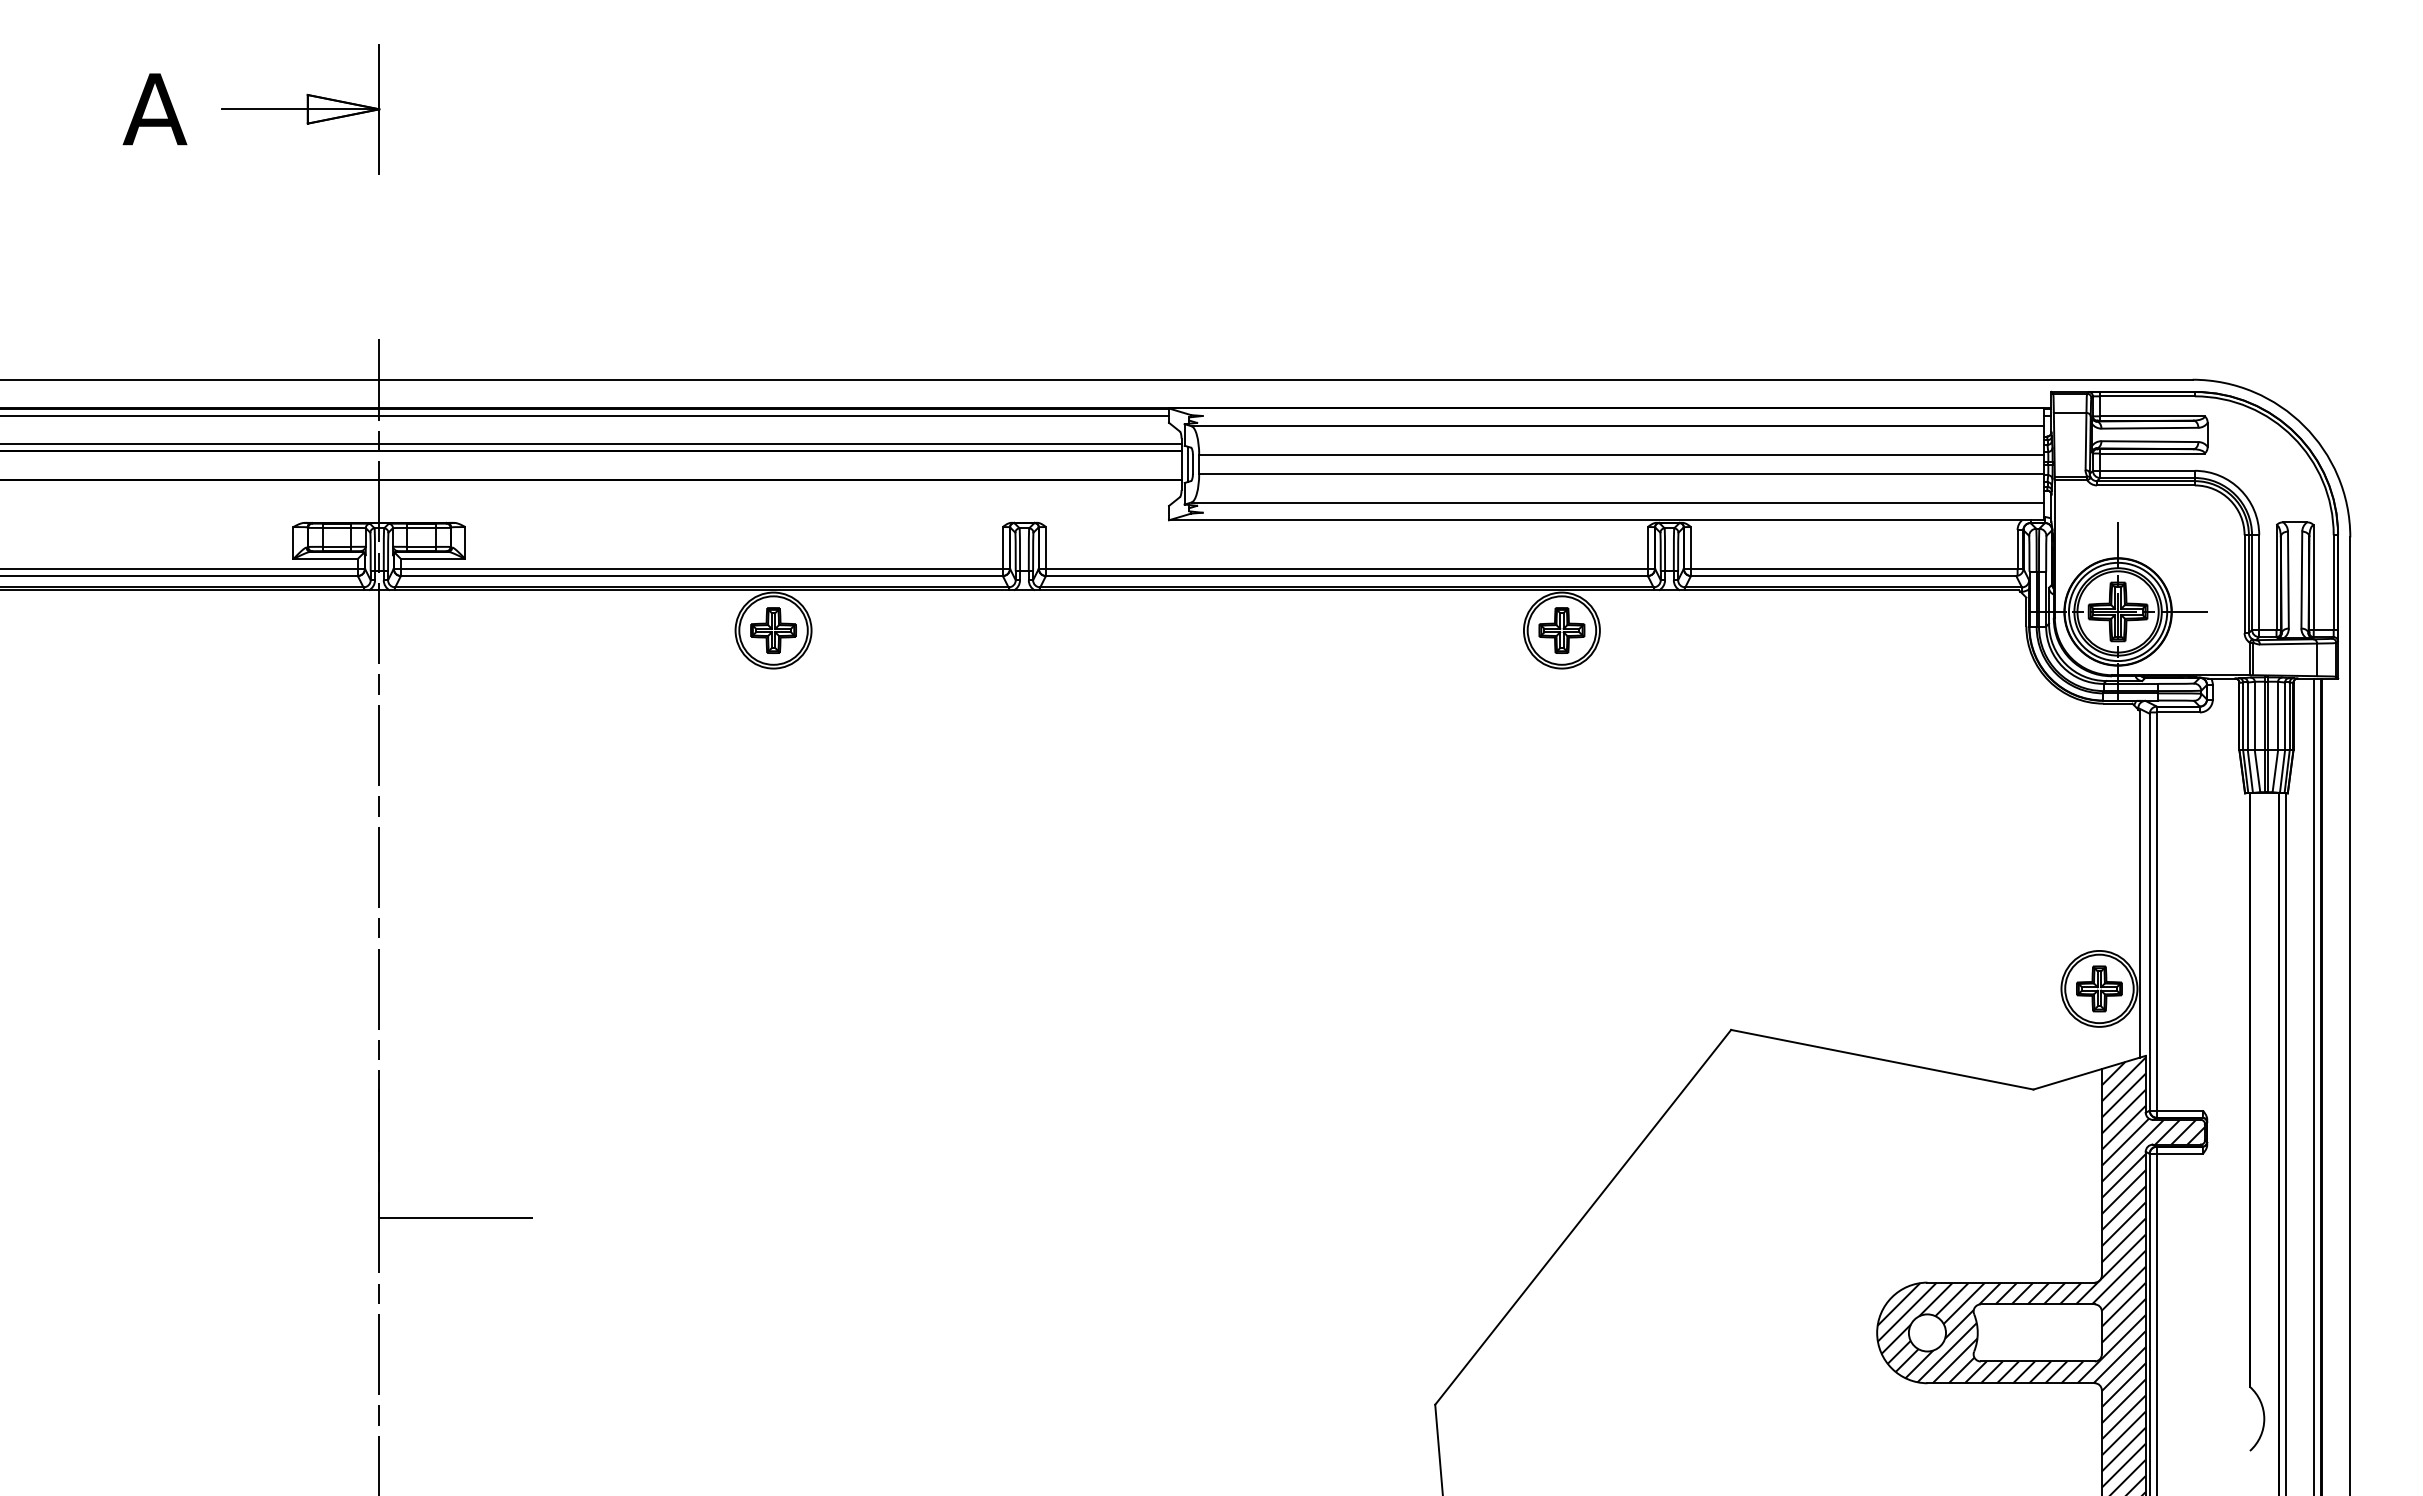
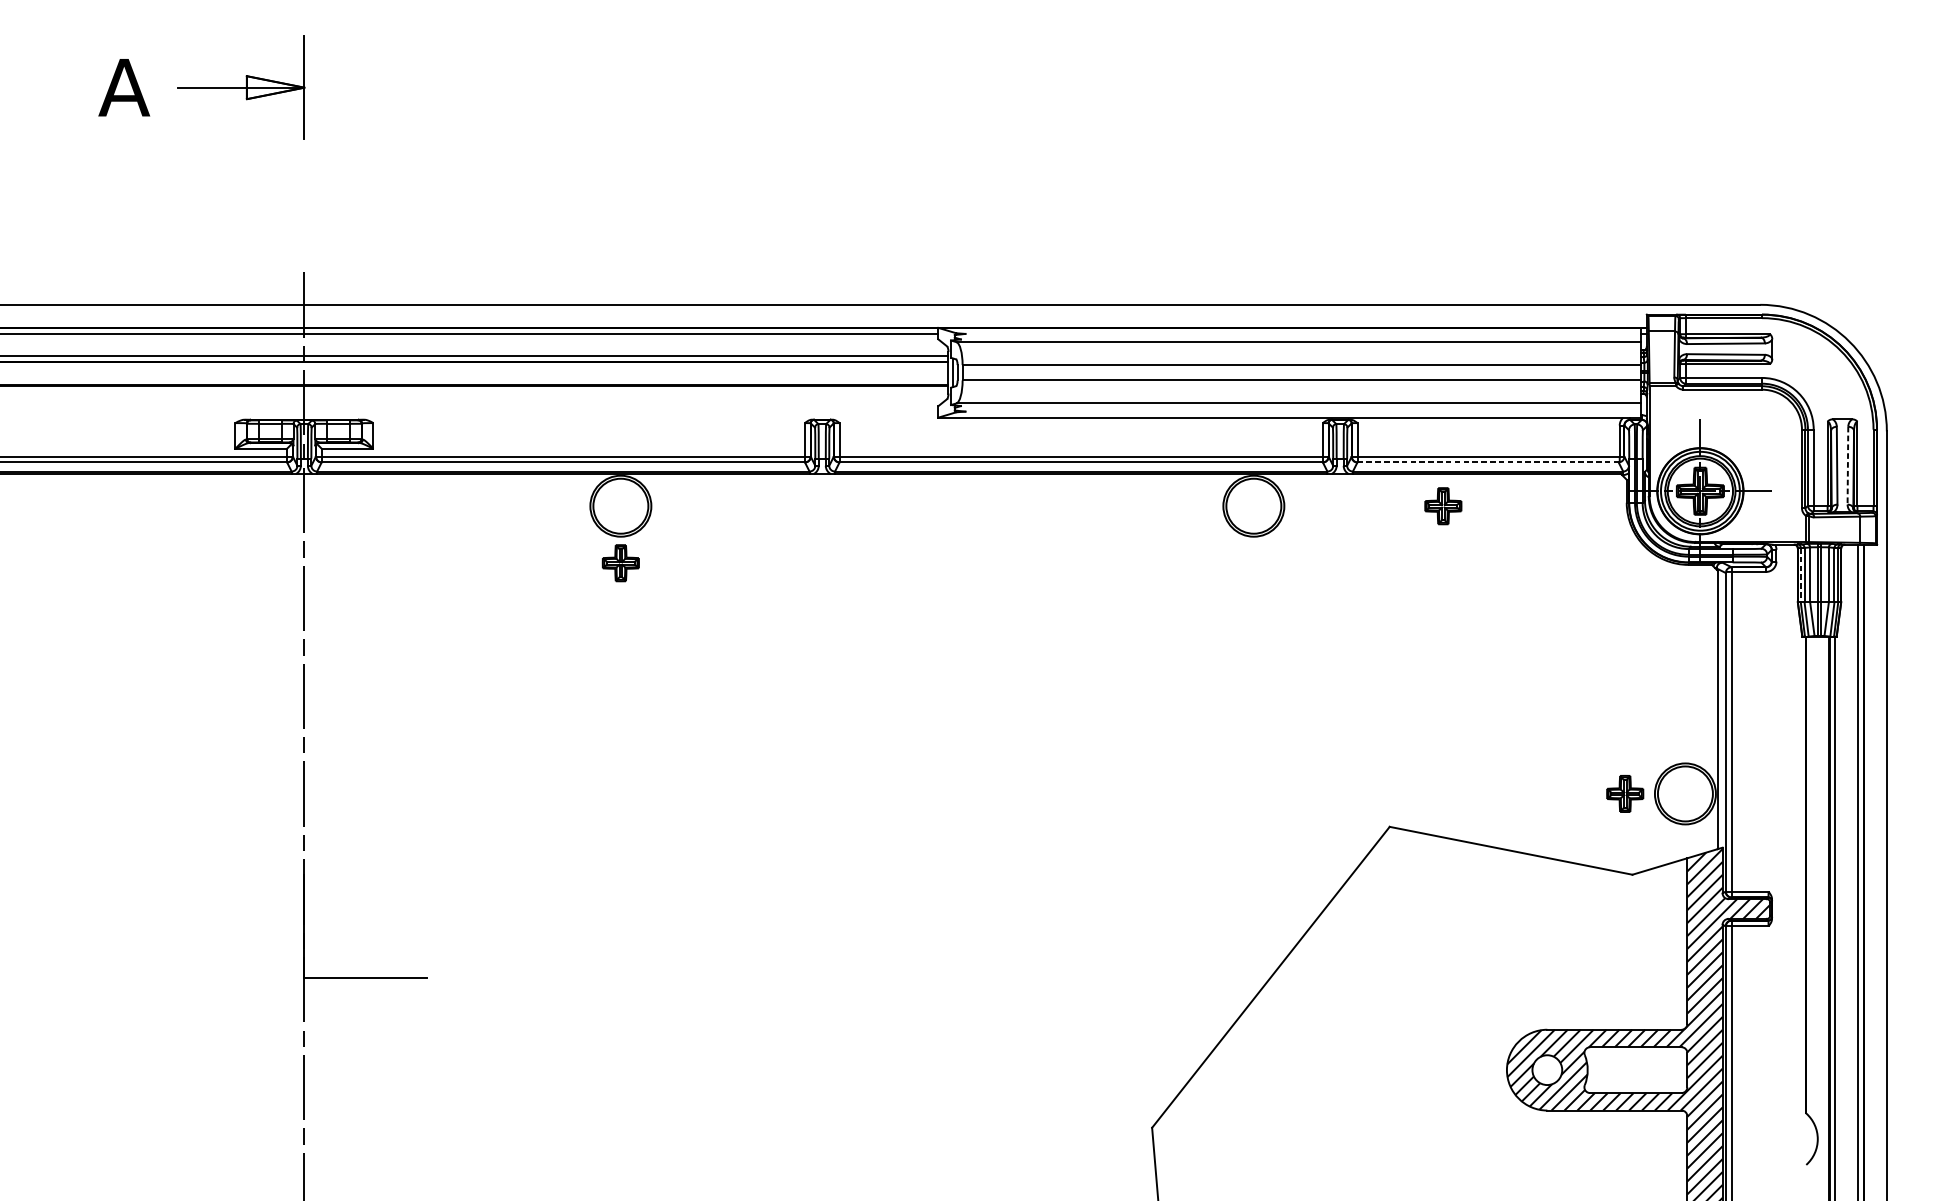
line: (1853, 575) -> (1487, 461), solid -> dashed
line: (2301, 580) -> (1847, 466), solid -> dashed
part: (773, 630) -> (620, 563), moved
part: (1561, 630) -> (1442, 506), moved
line: (2243, 716) -> (1801, 575), solid -> dashed
part: (2099, 988) -> (1625, 793), moved

